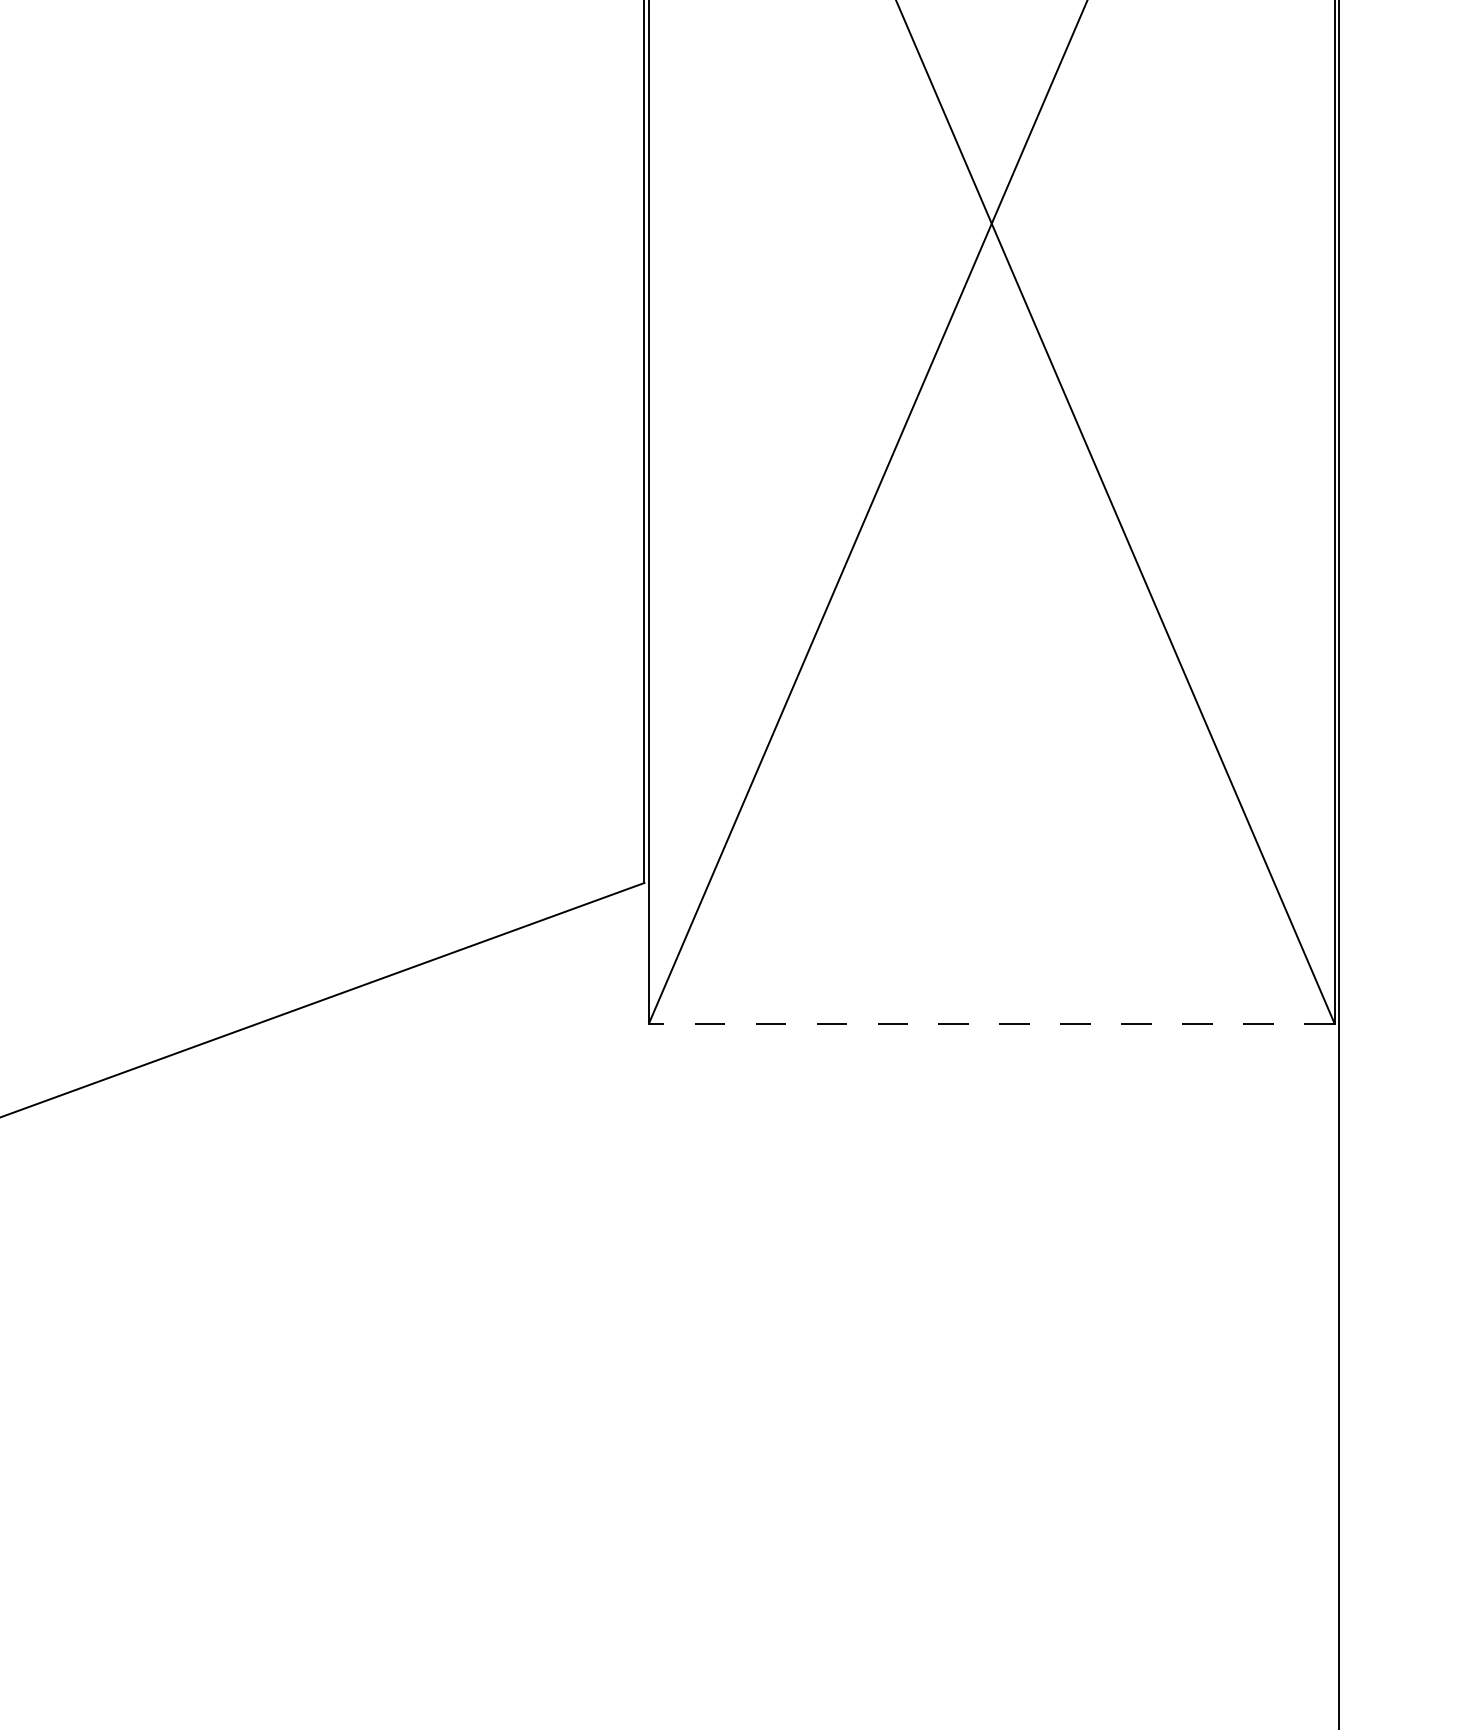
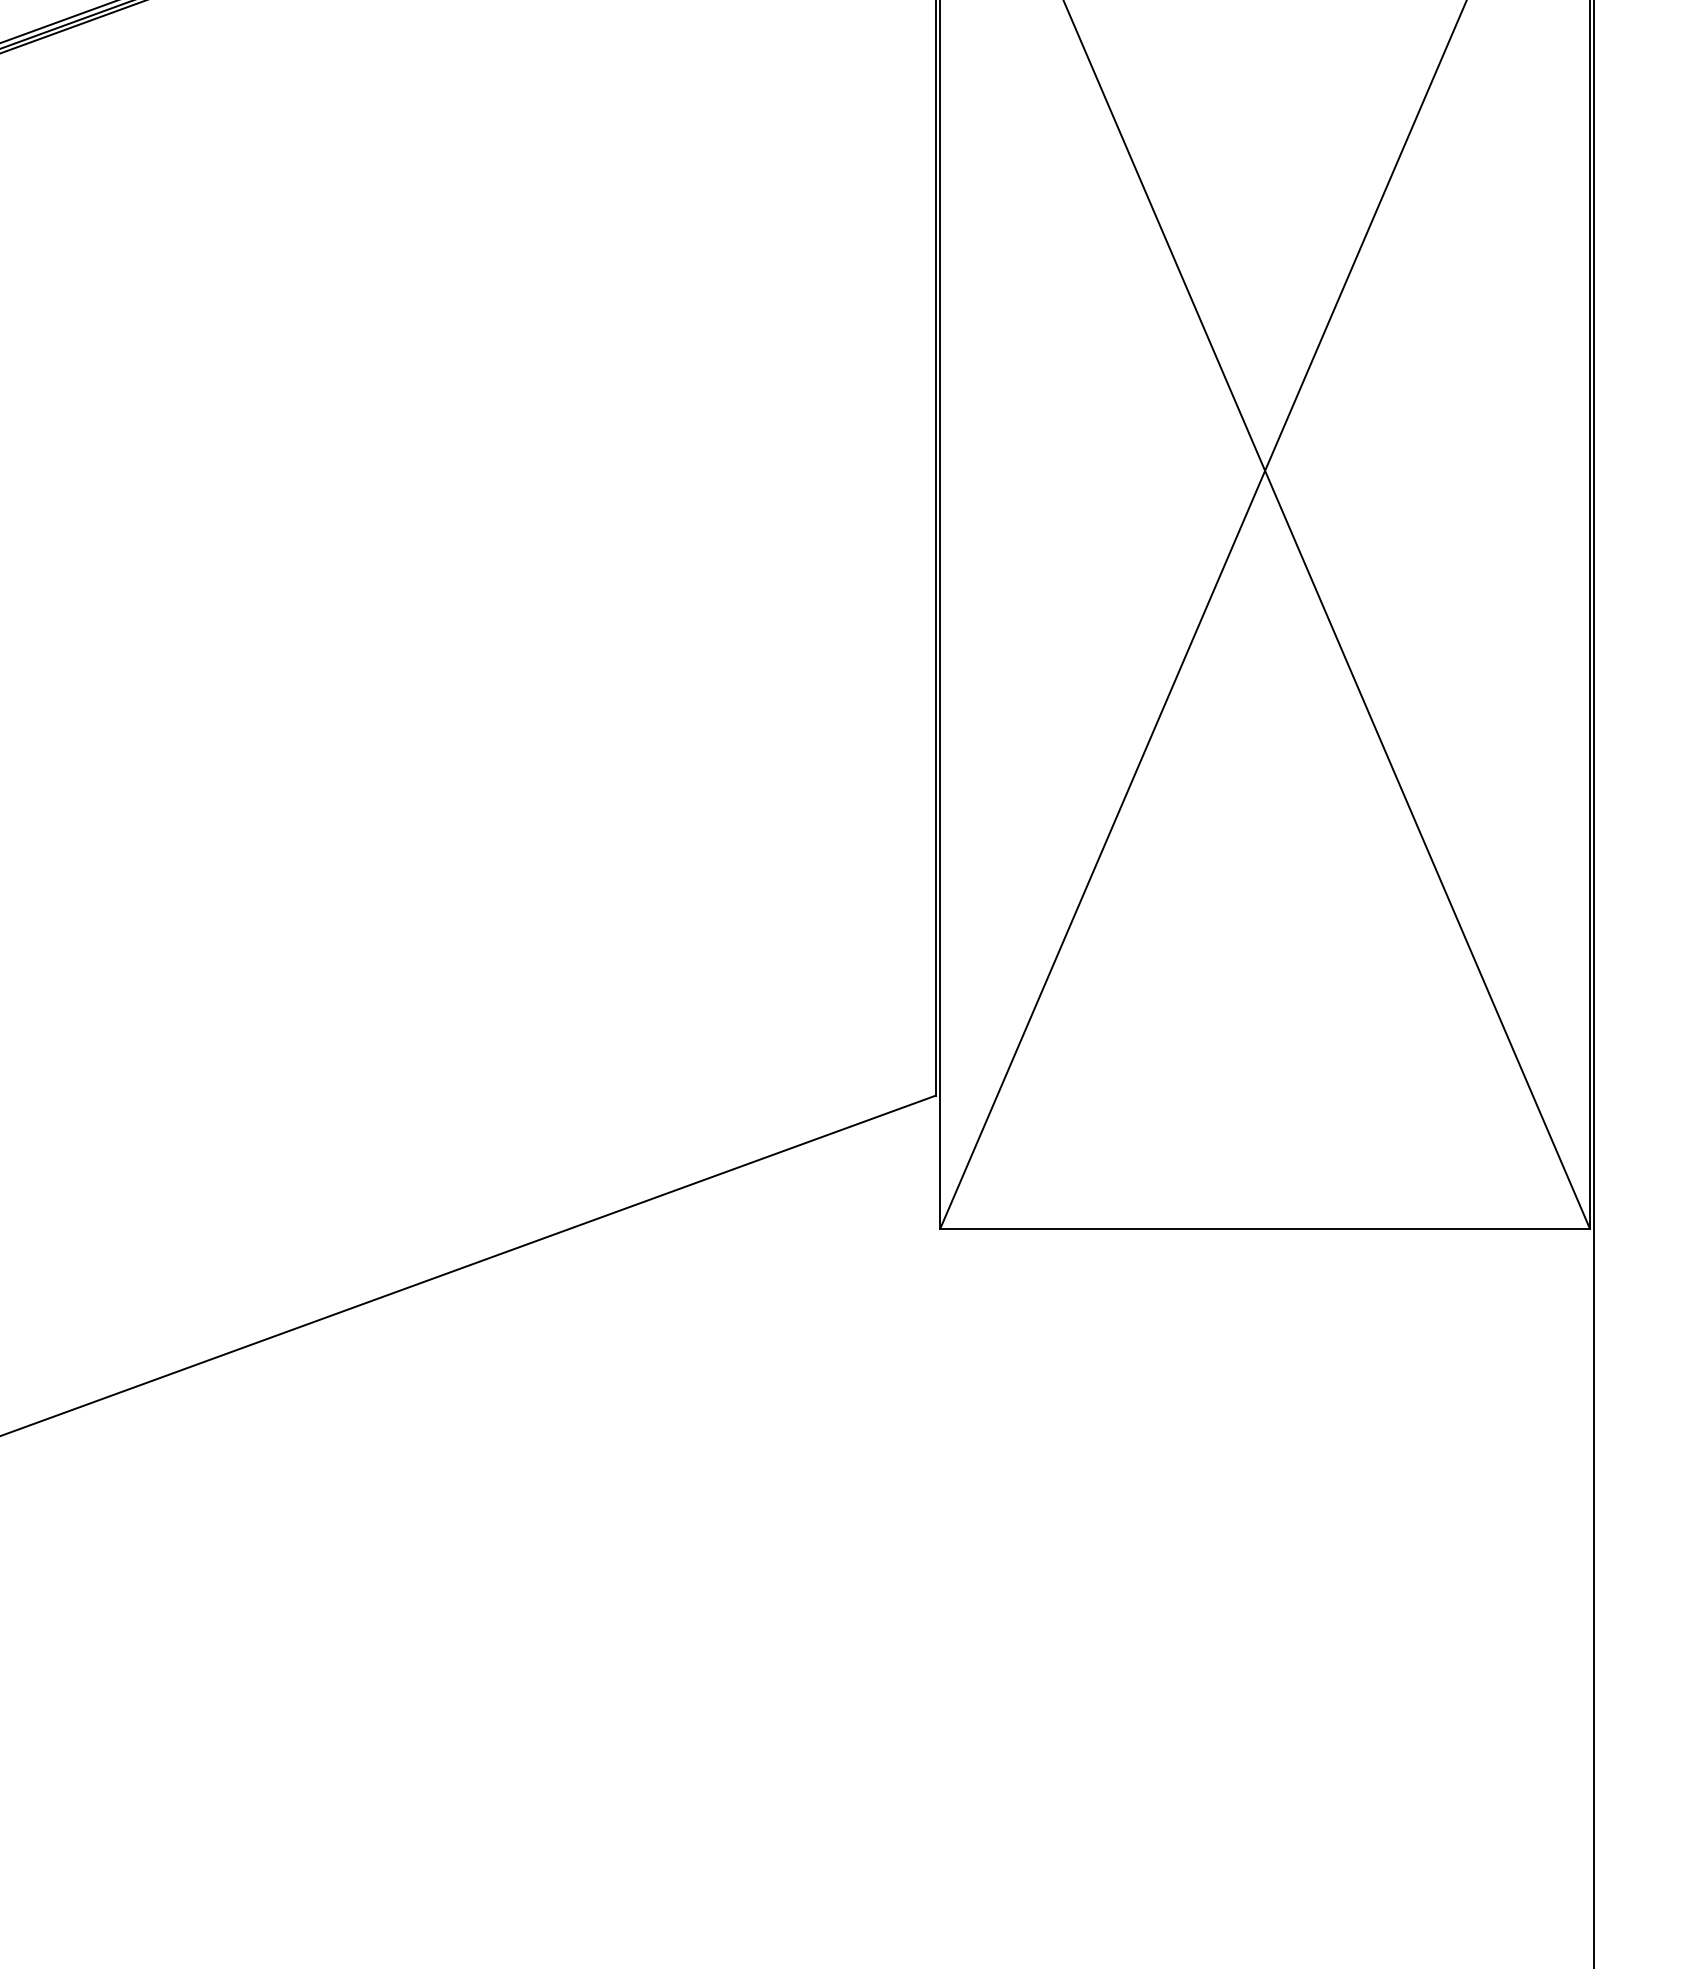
line: (992, 1023) -> (1265, 1228), dashed -> solid

